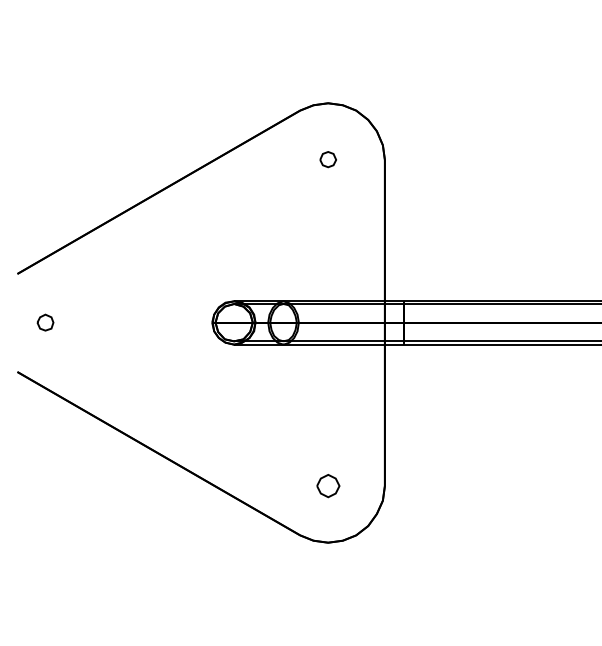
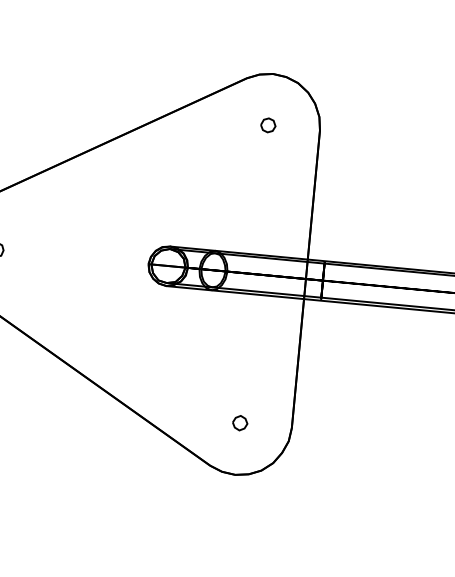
part: (327, 485) -> (239, 422), size x0.71

